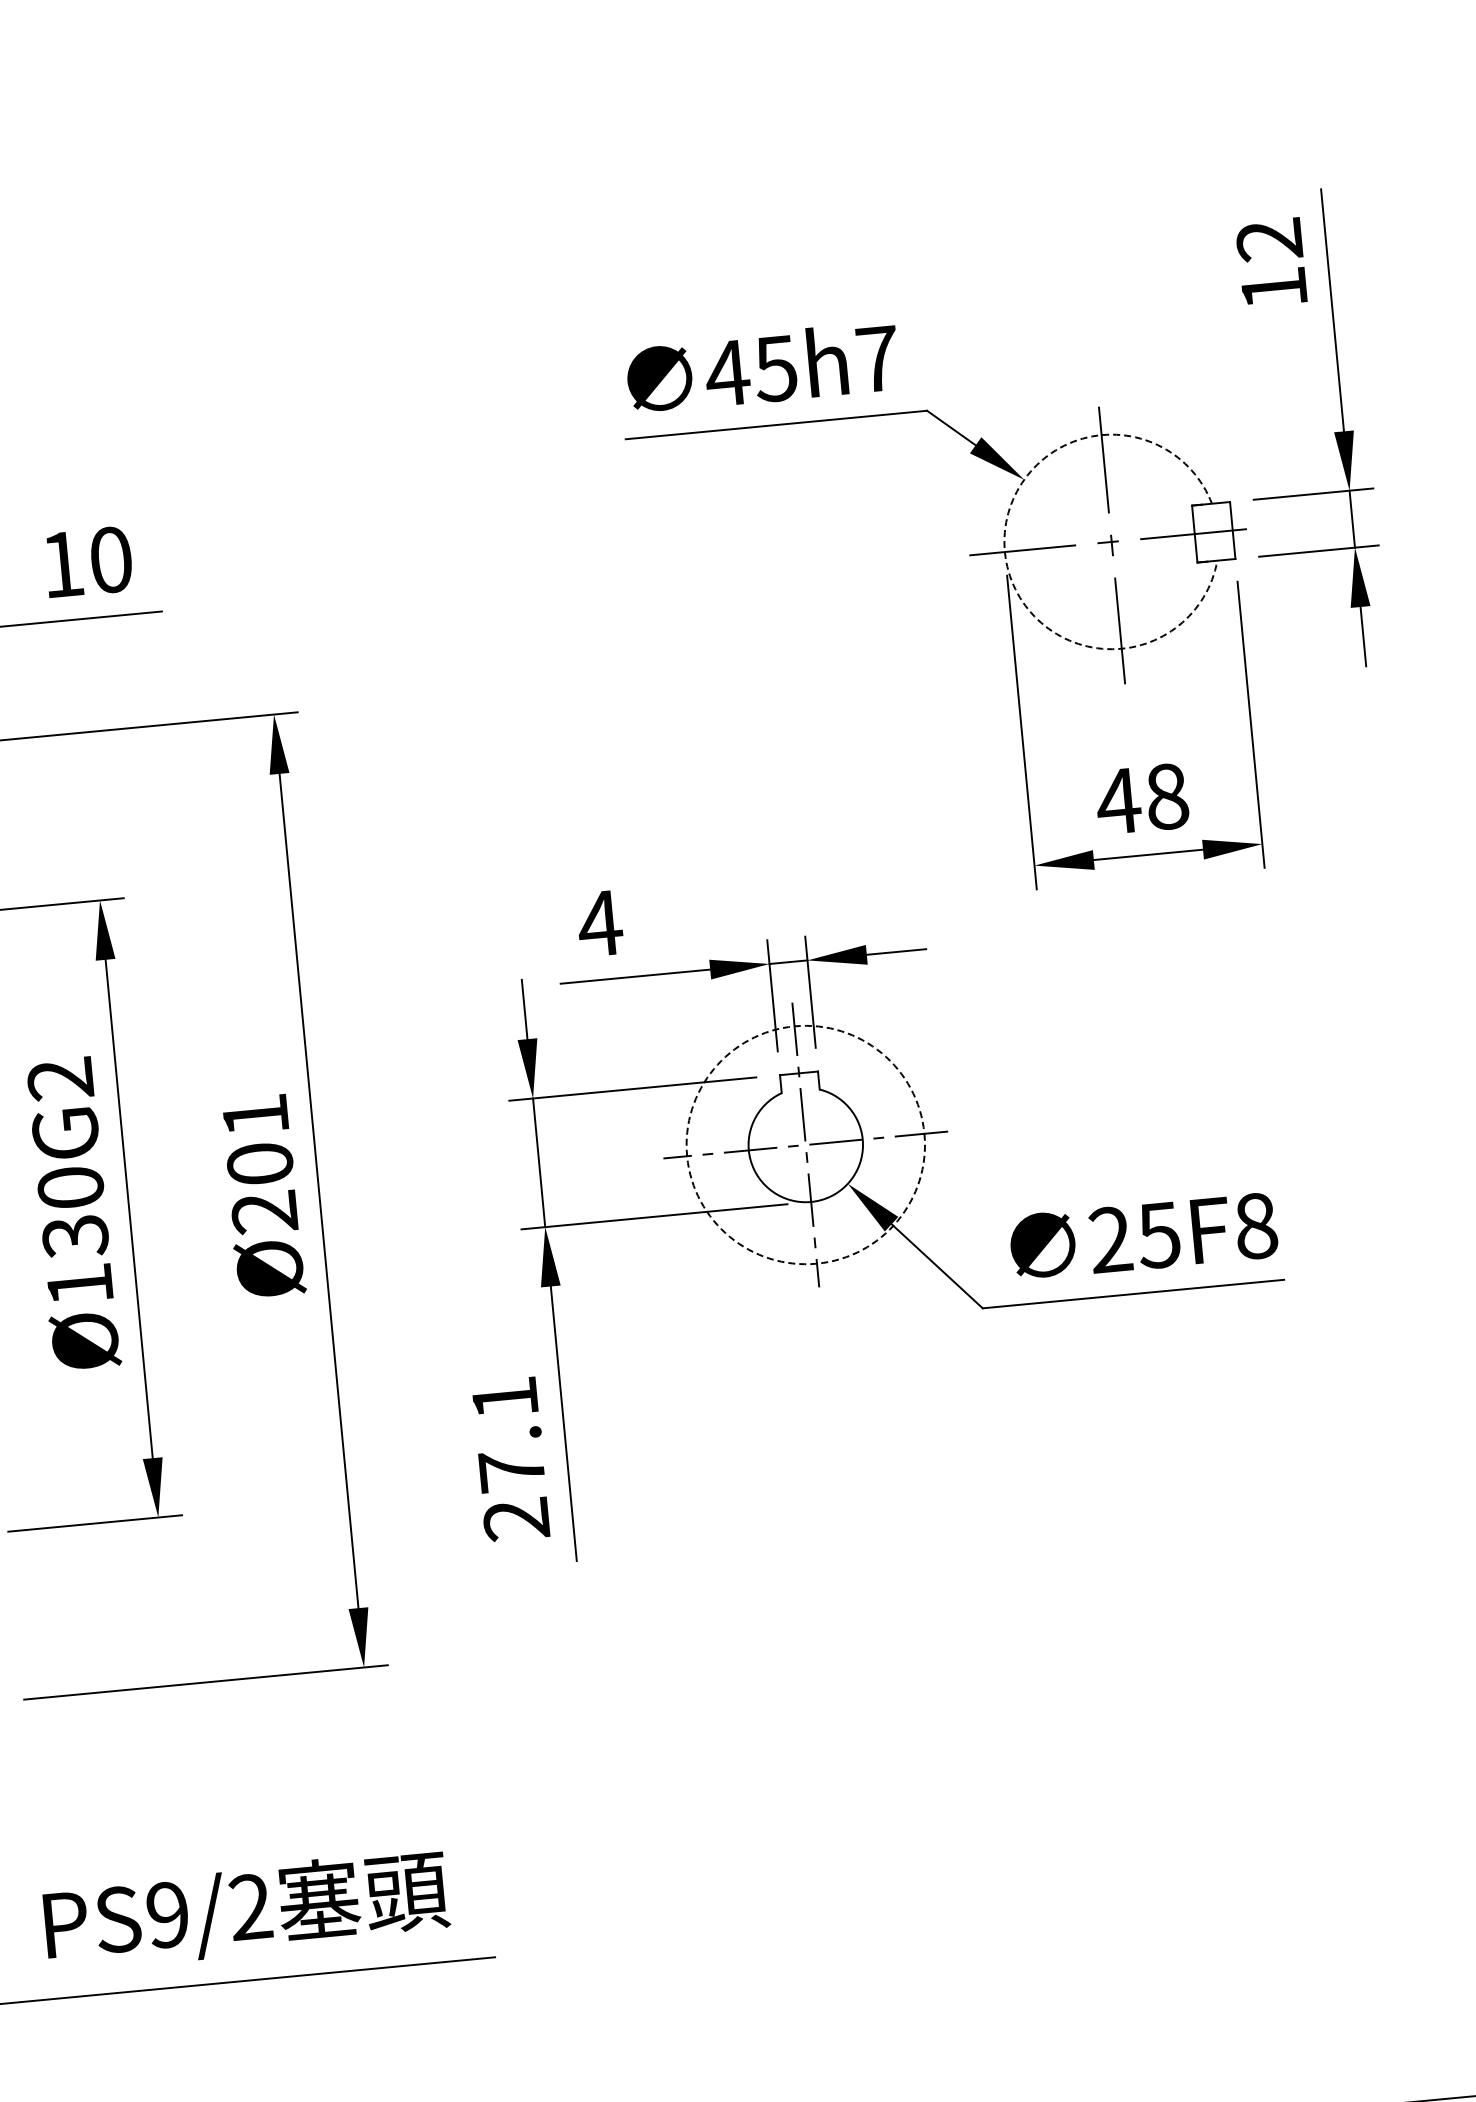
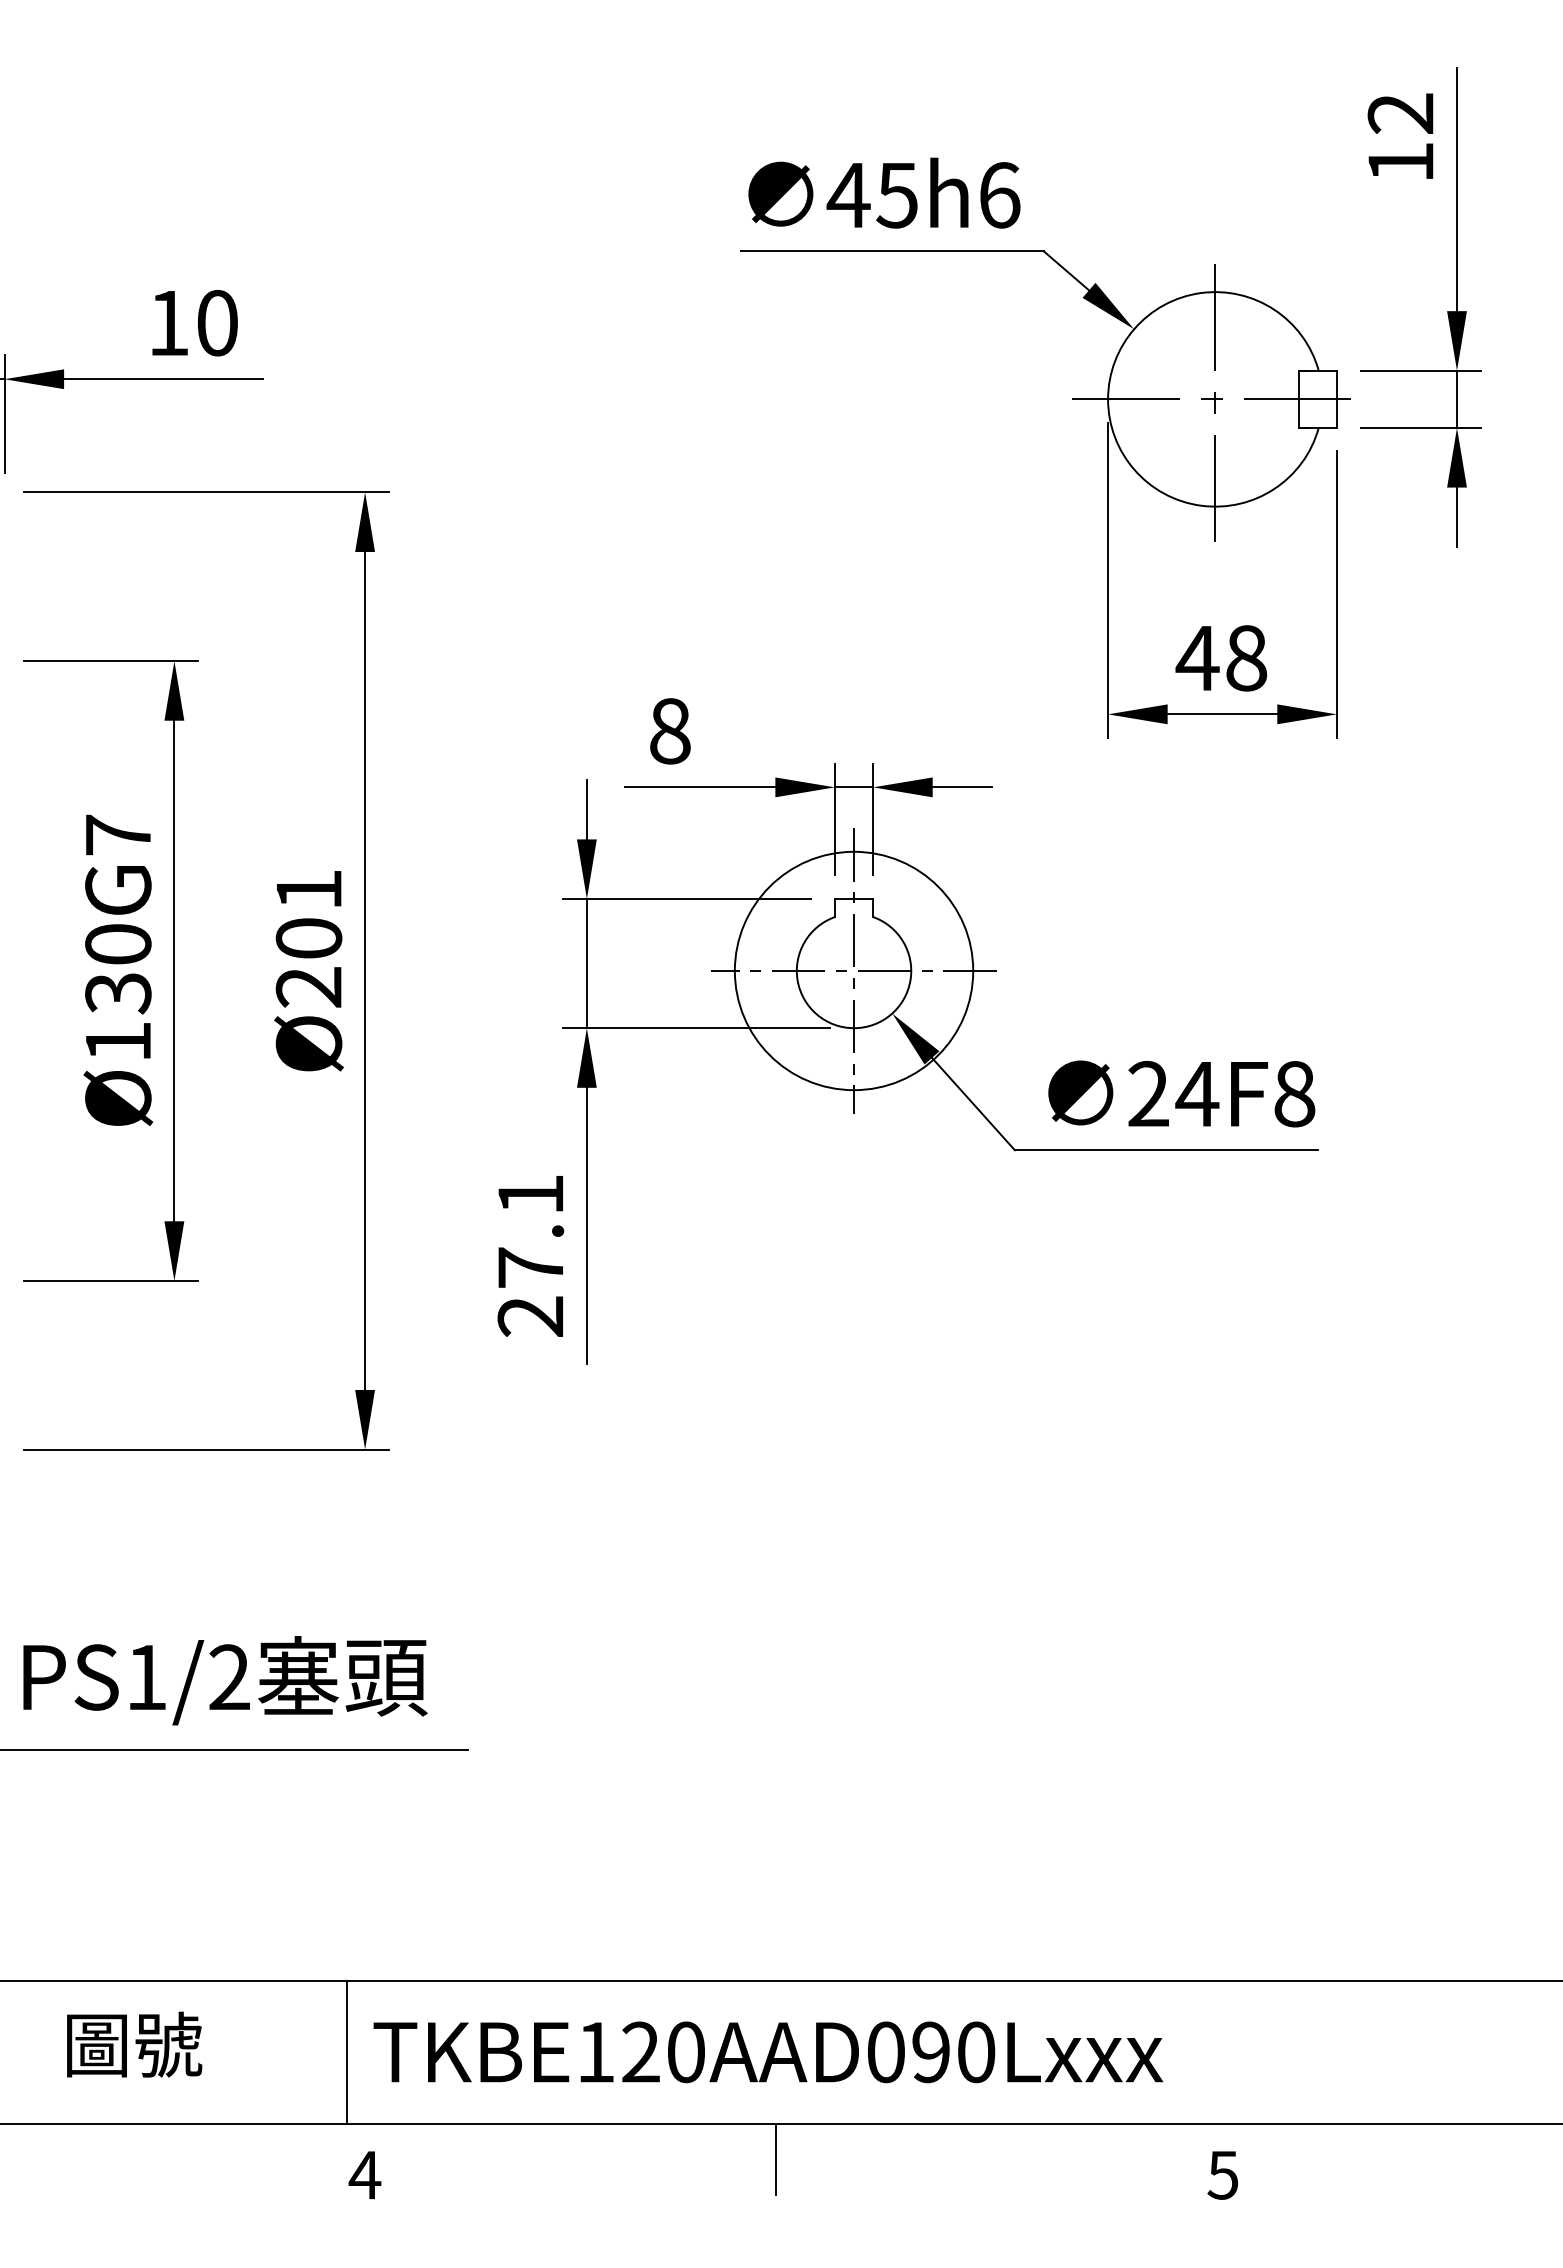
text: (877, 359) -> (999, 195), 45h7 -> 45h6
arc: (1005, 552) -> (1108, 399), dashed -> solid
text: (599, 923) -> (669, 731), 4 -> 8
text: (59, 1078) -> (117, 834), Ø130G2 -> Ø130G7
circle: (805, 1144) -> (853, 970), dashed -> solid
text: (1159, 1235) -> (1197, 1094), 25F8 -> 24F8
text: (167, 1914) -> (146, 1677), PS9/2 -> PS1/2

